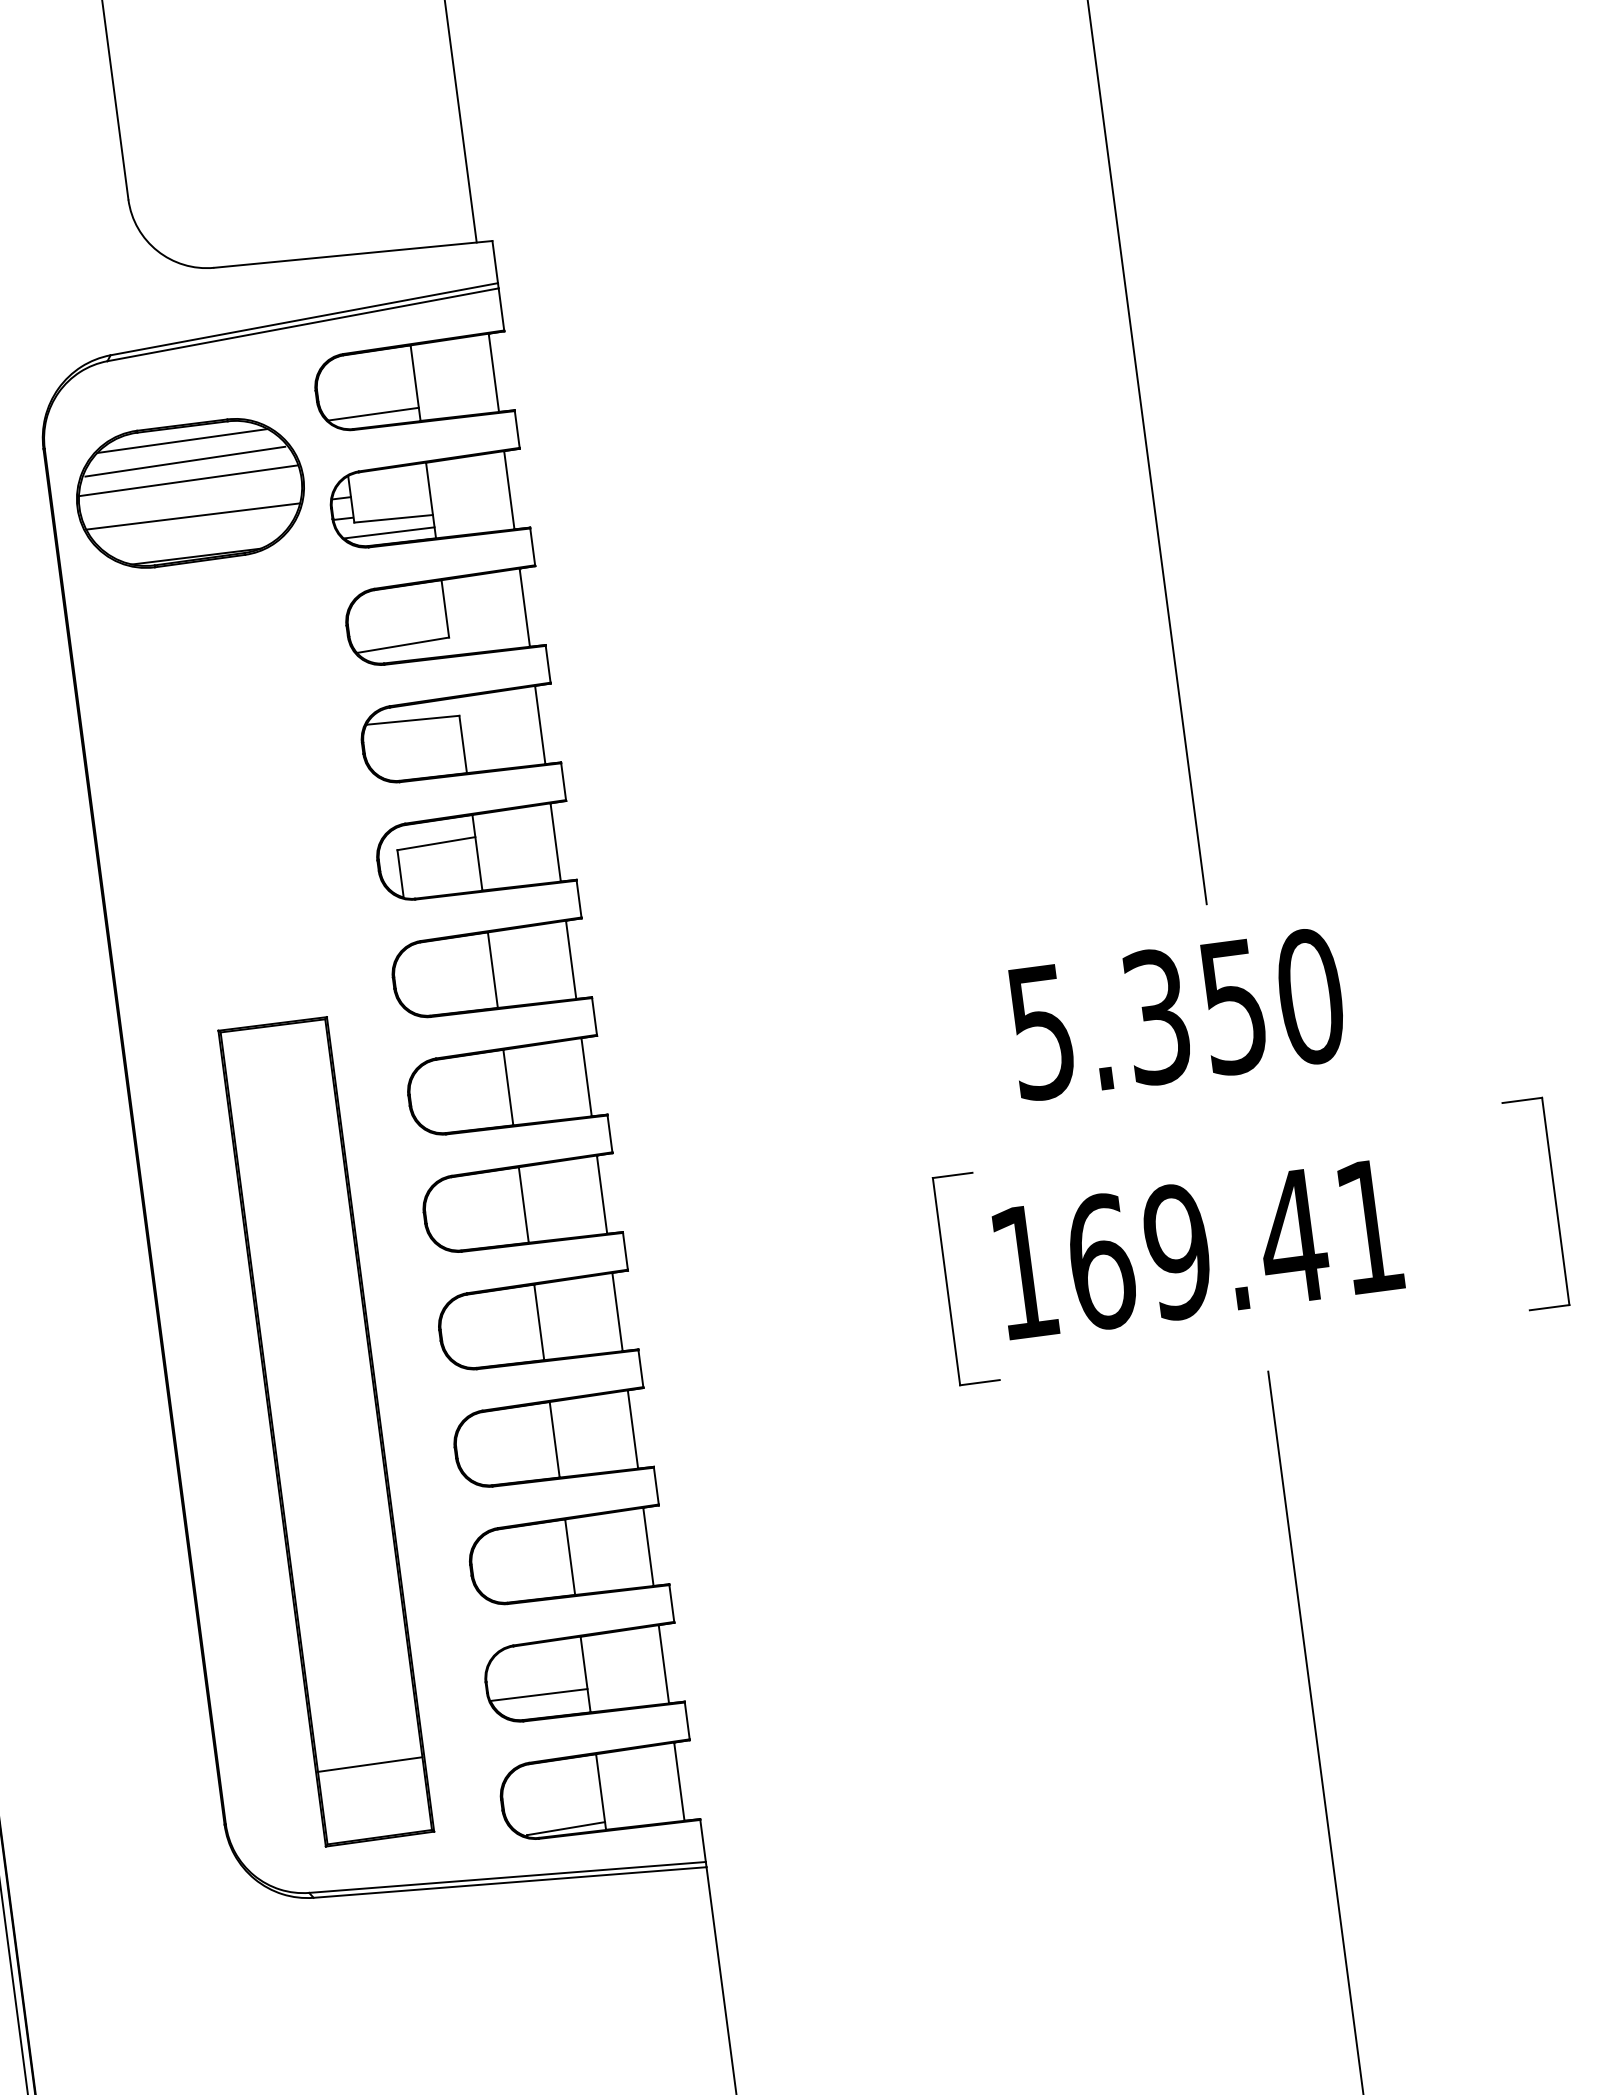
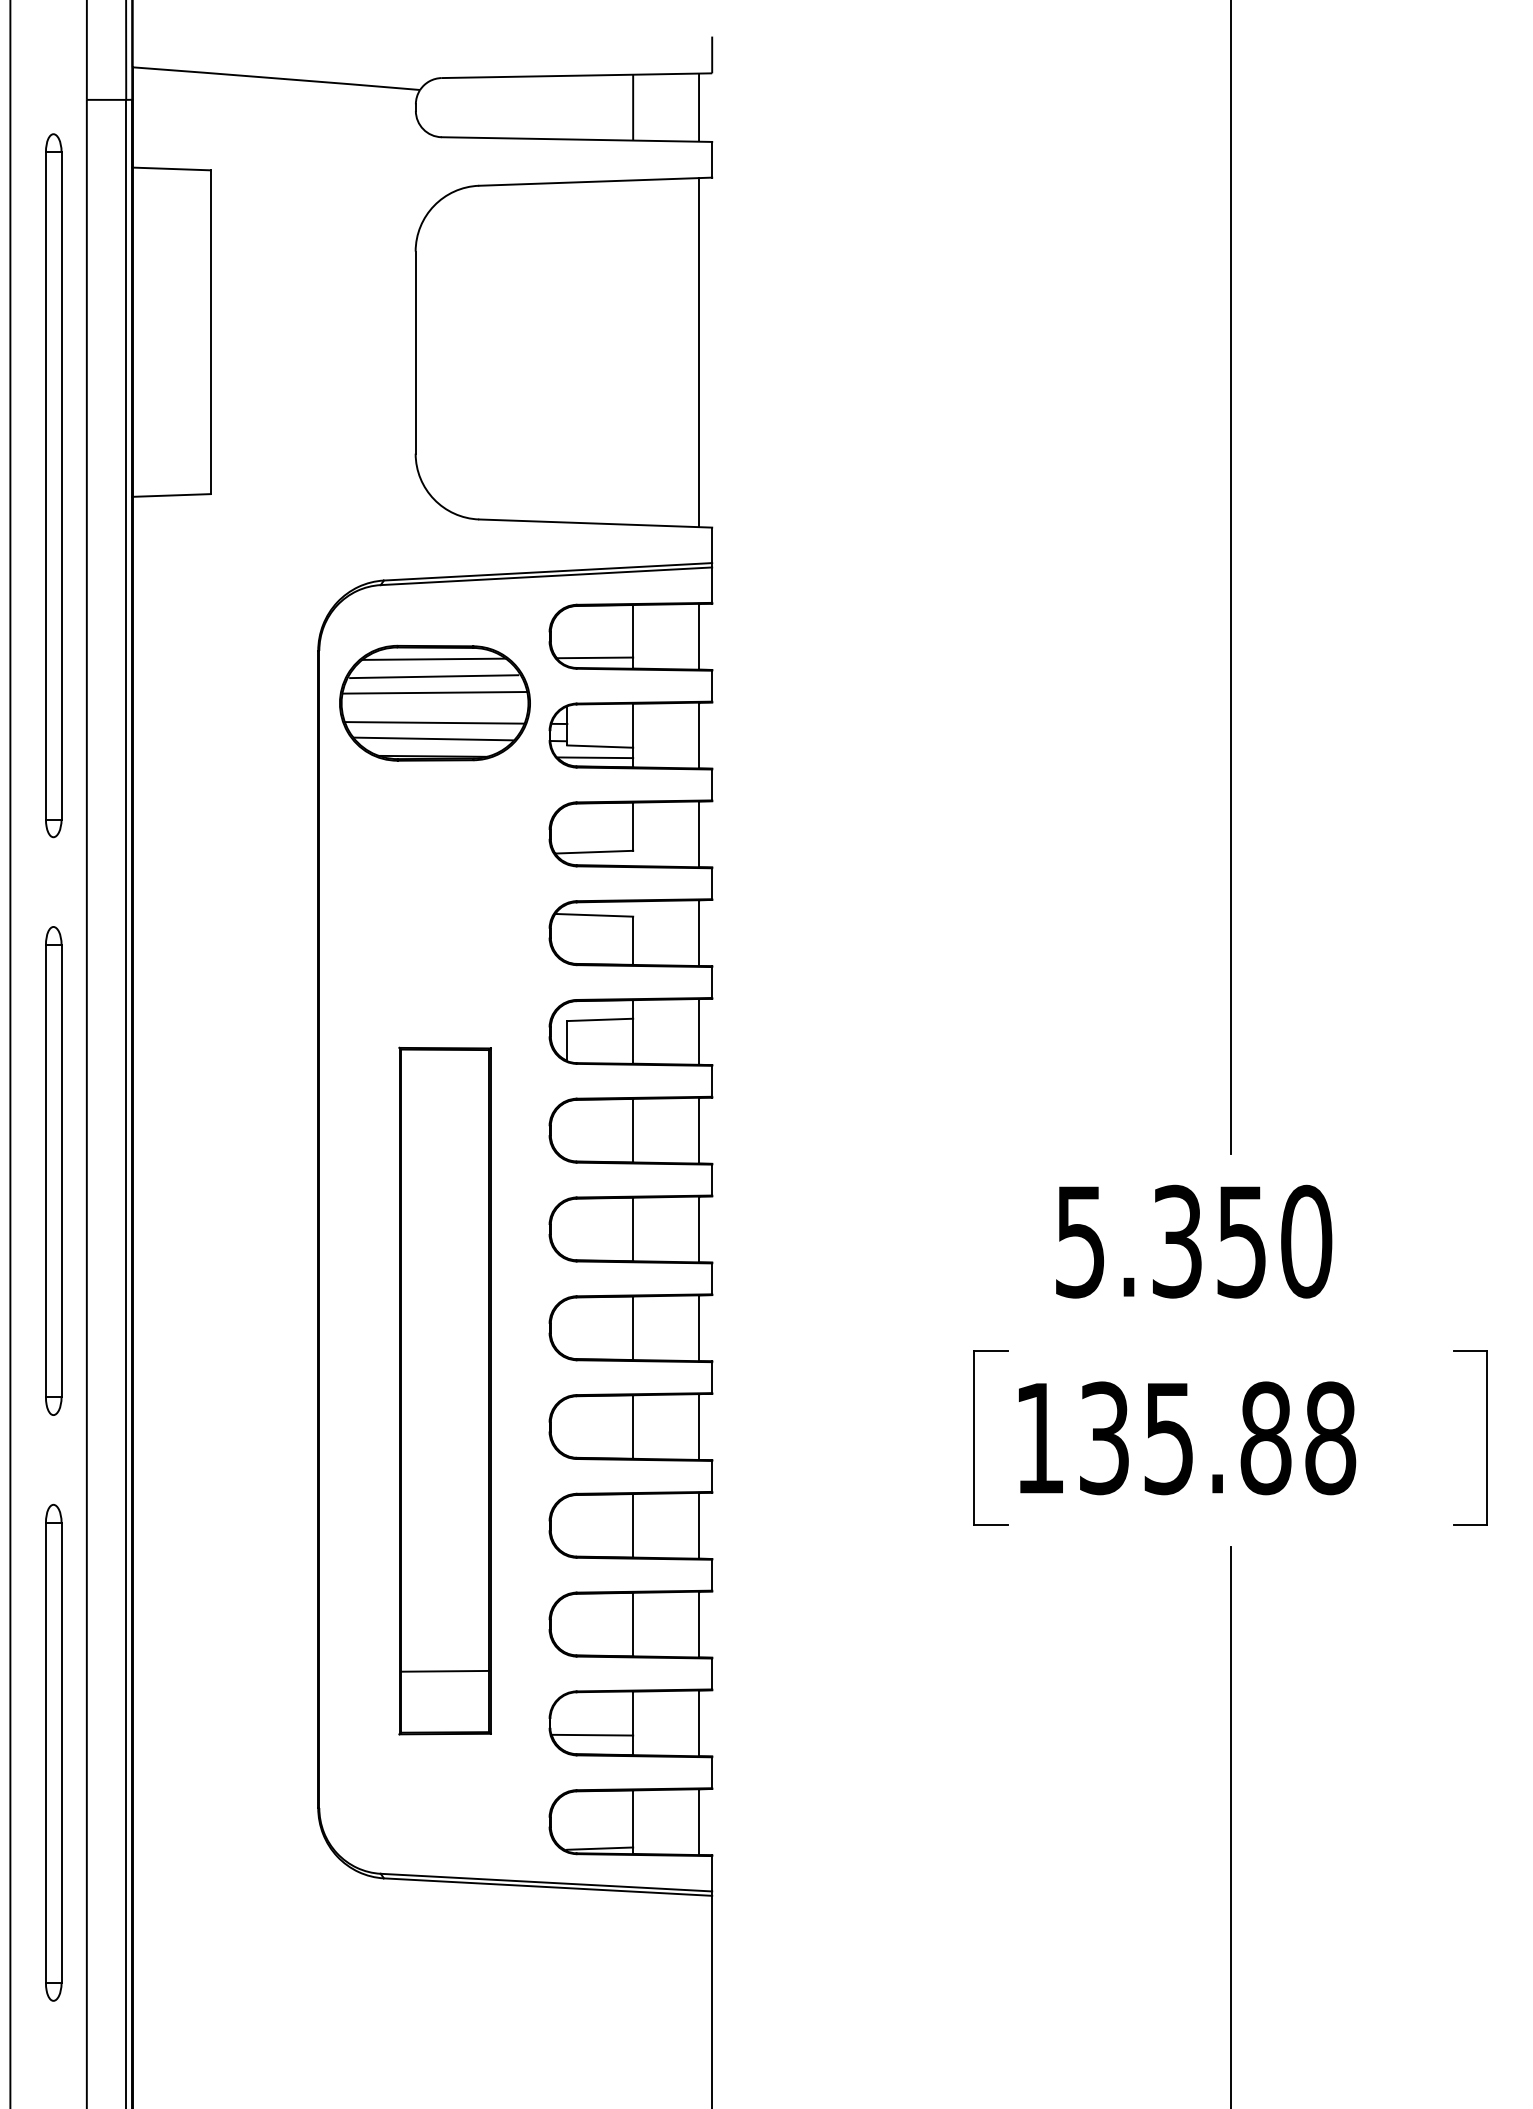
line: (193, 535) -> (432, 738), added
text: (1235, 1244) -> (1217, 1438), 169.41 -> 135.88
part: (325, 1430) -> (444, 1390), moved

